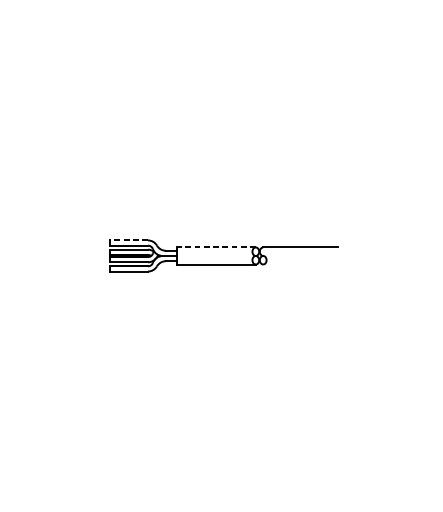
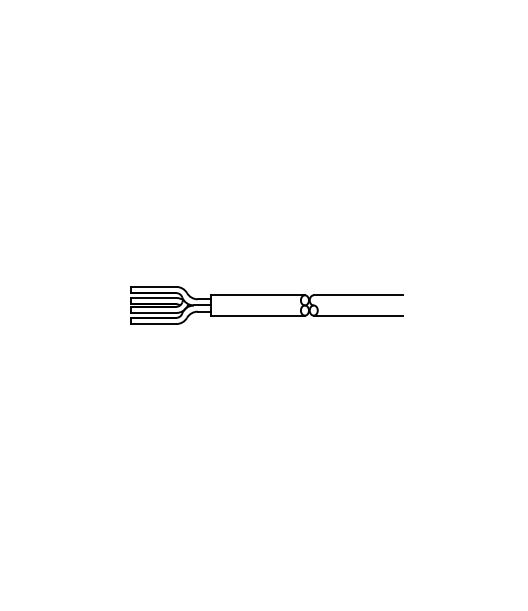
line: (128, 240) -> (153, 286), dashed -> solid
line: (216, 247) -> (257, 295), dashed -> solid
line: (299, 264) -> (357, 315), added

